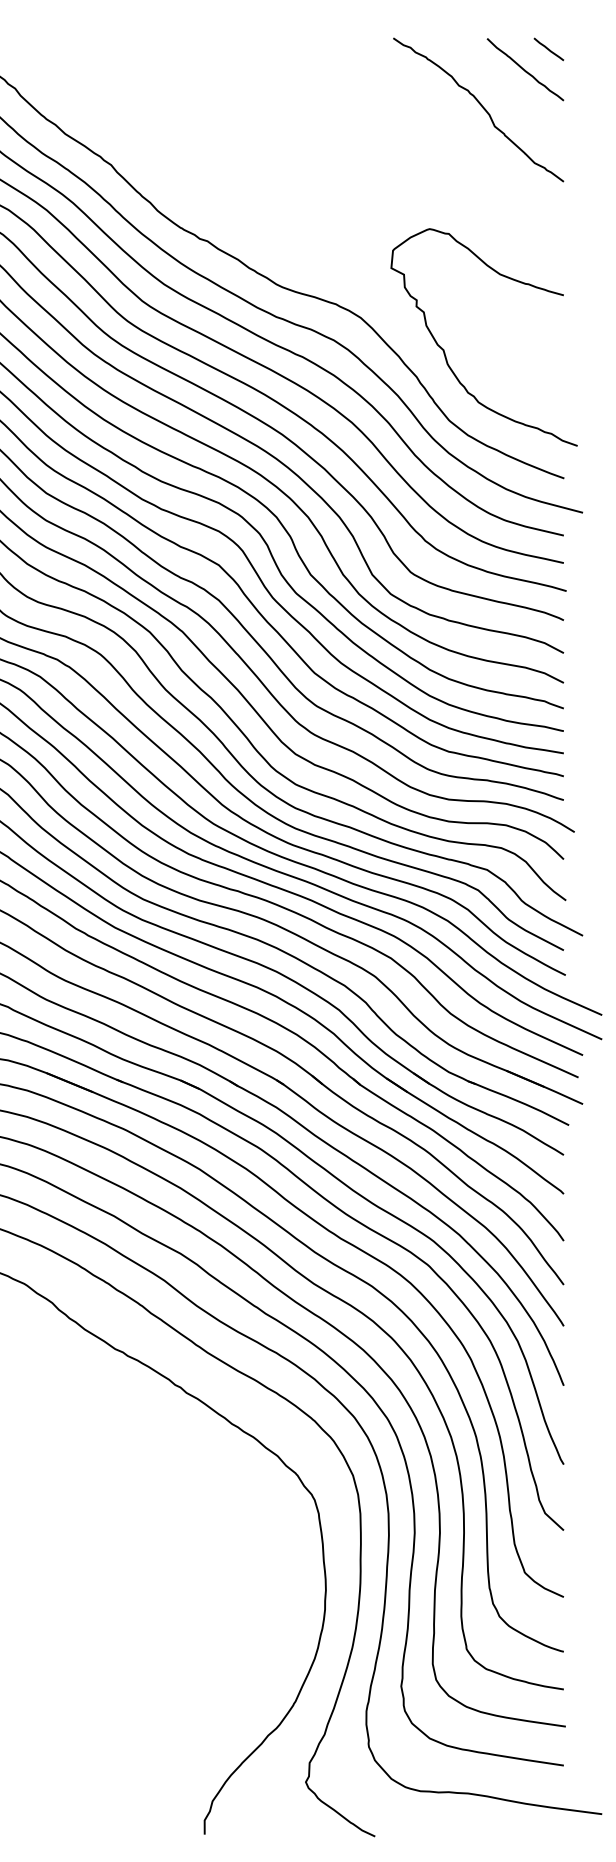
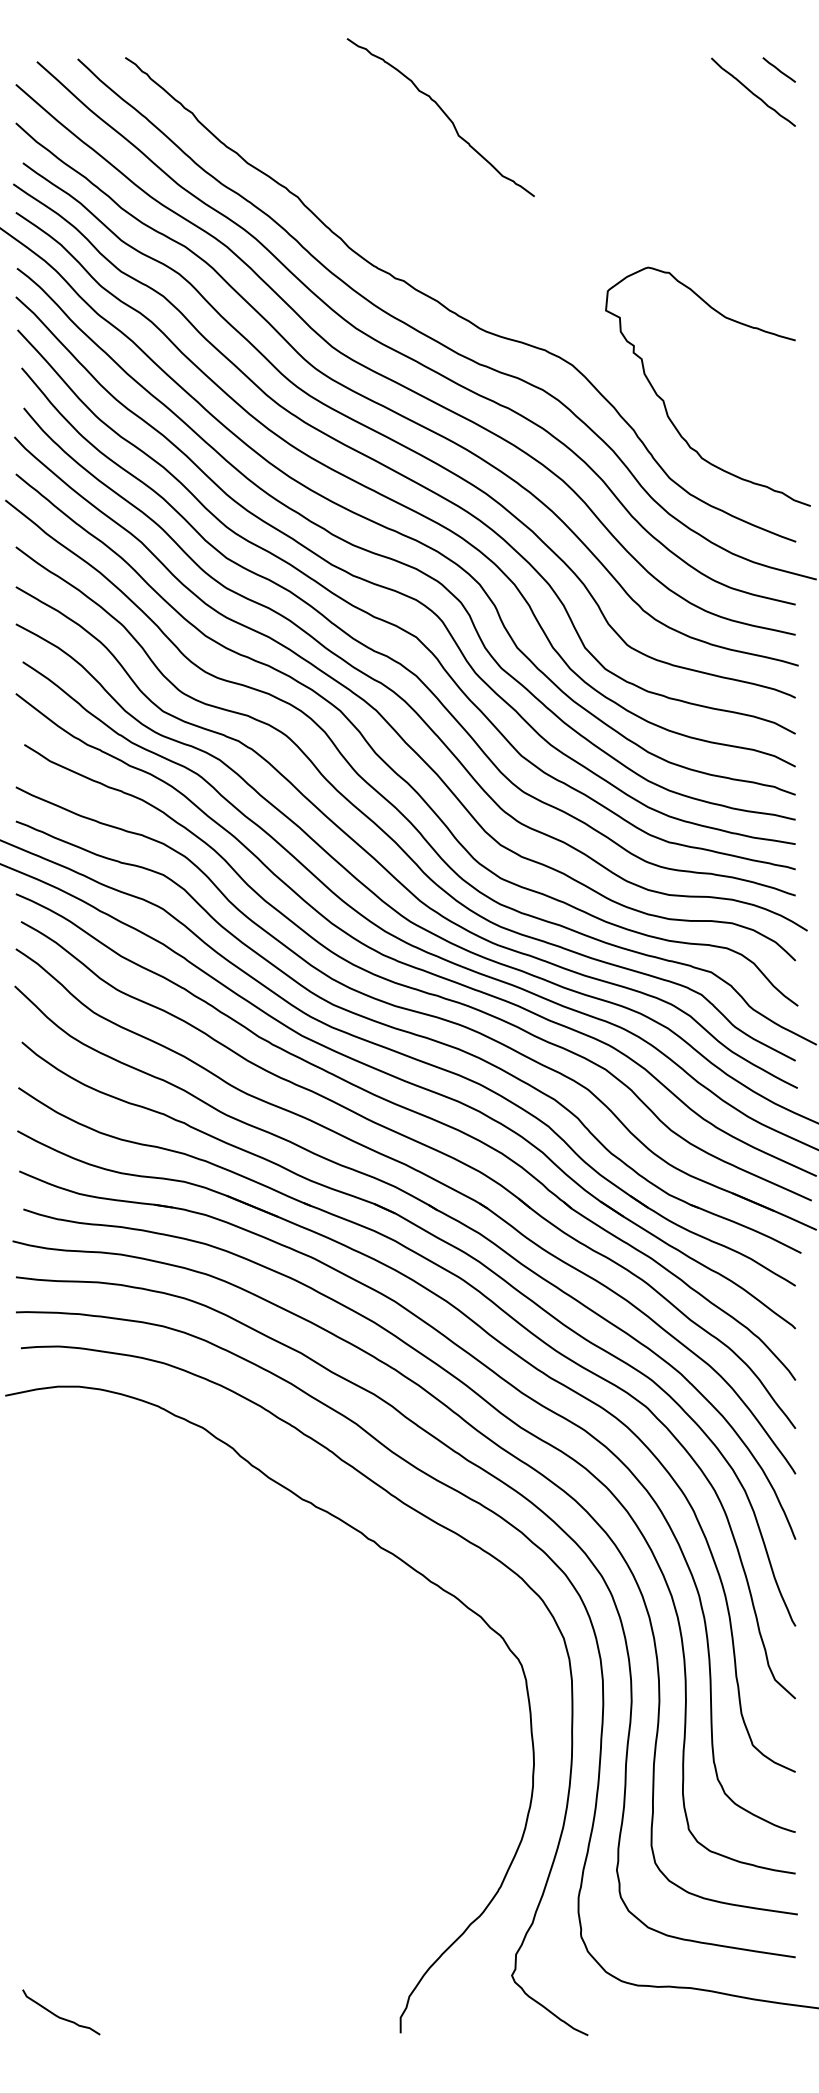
curve: (480, 106) -> (443, 113), moved

